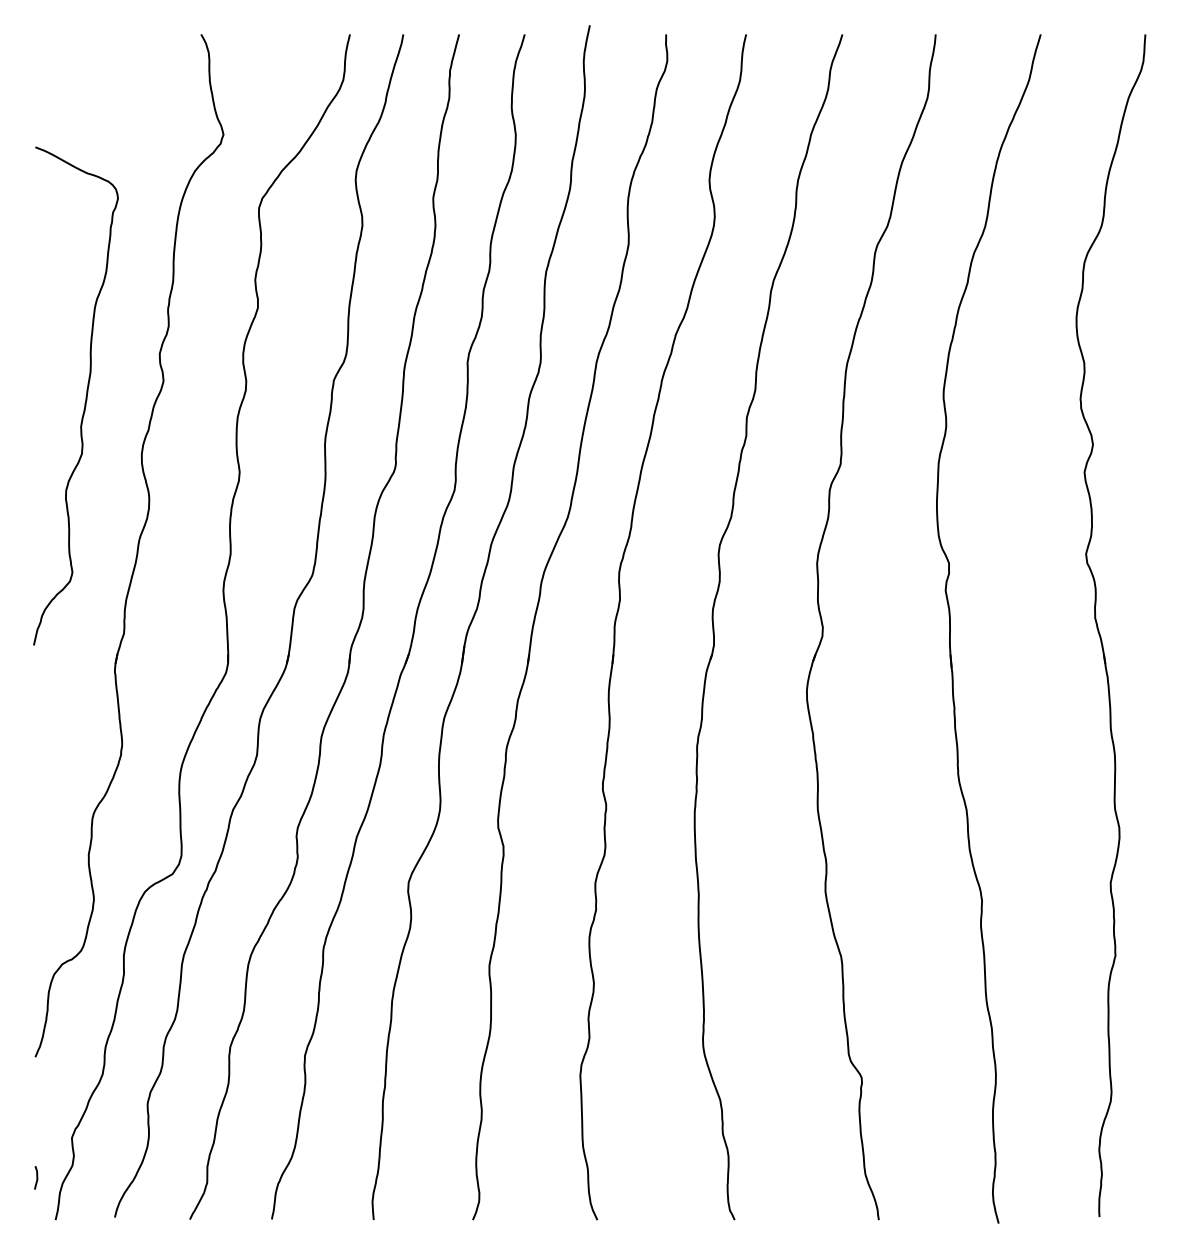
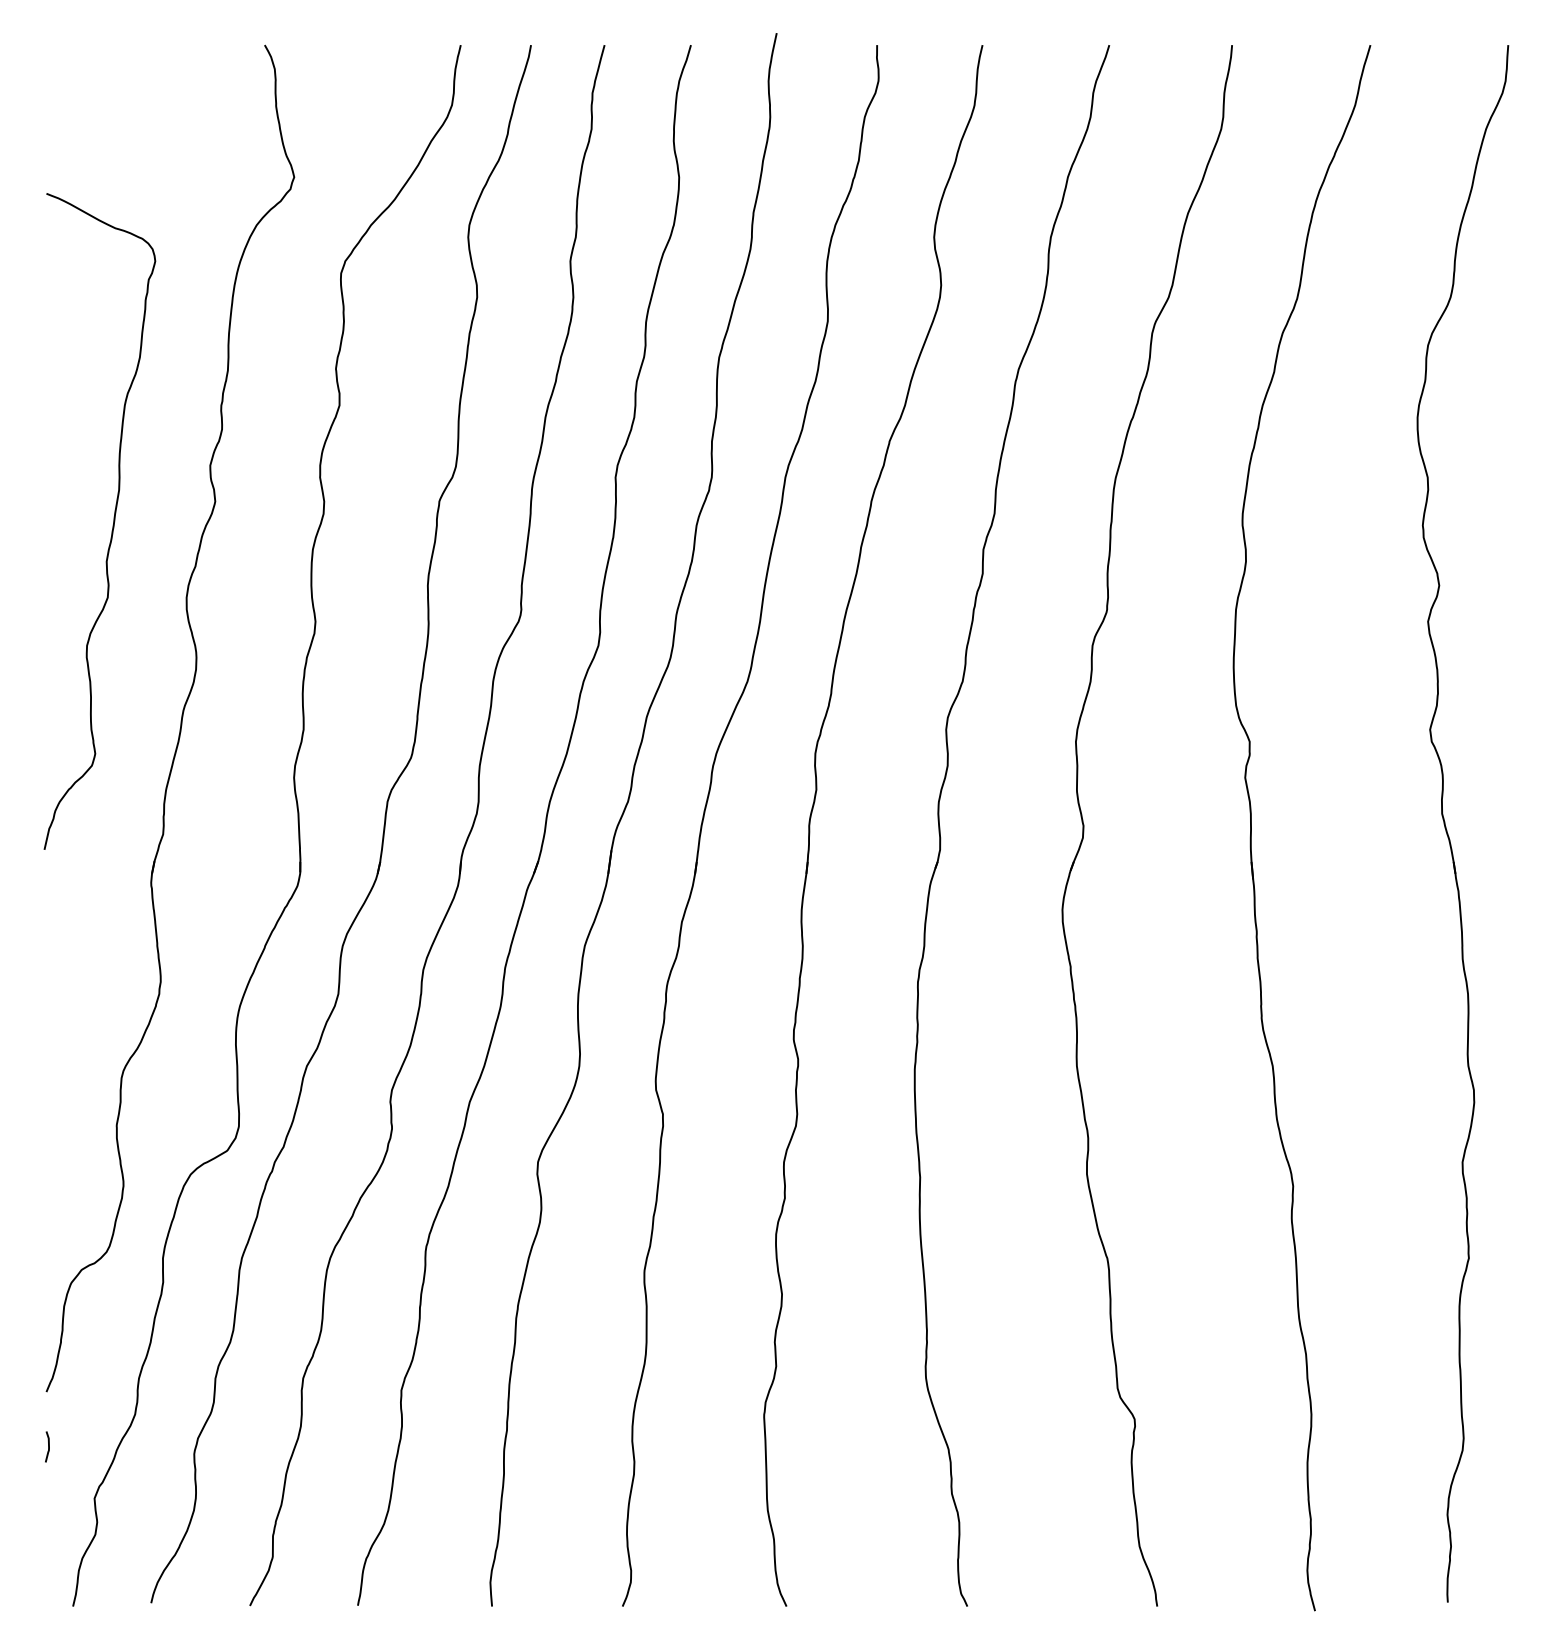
curve: (36, 1177) -> (47, 1446), moved

